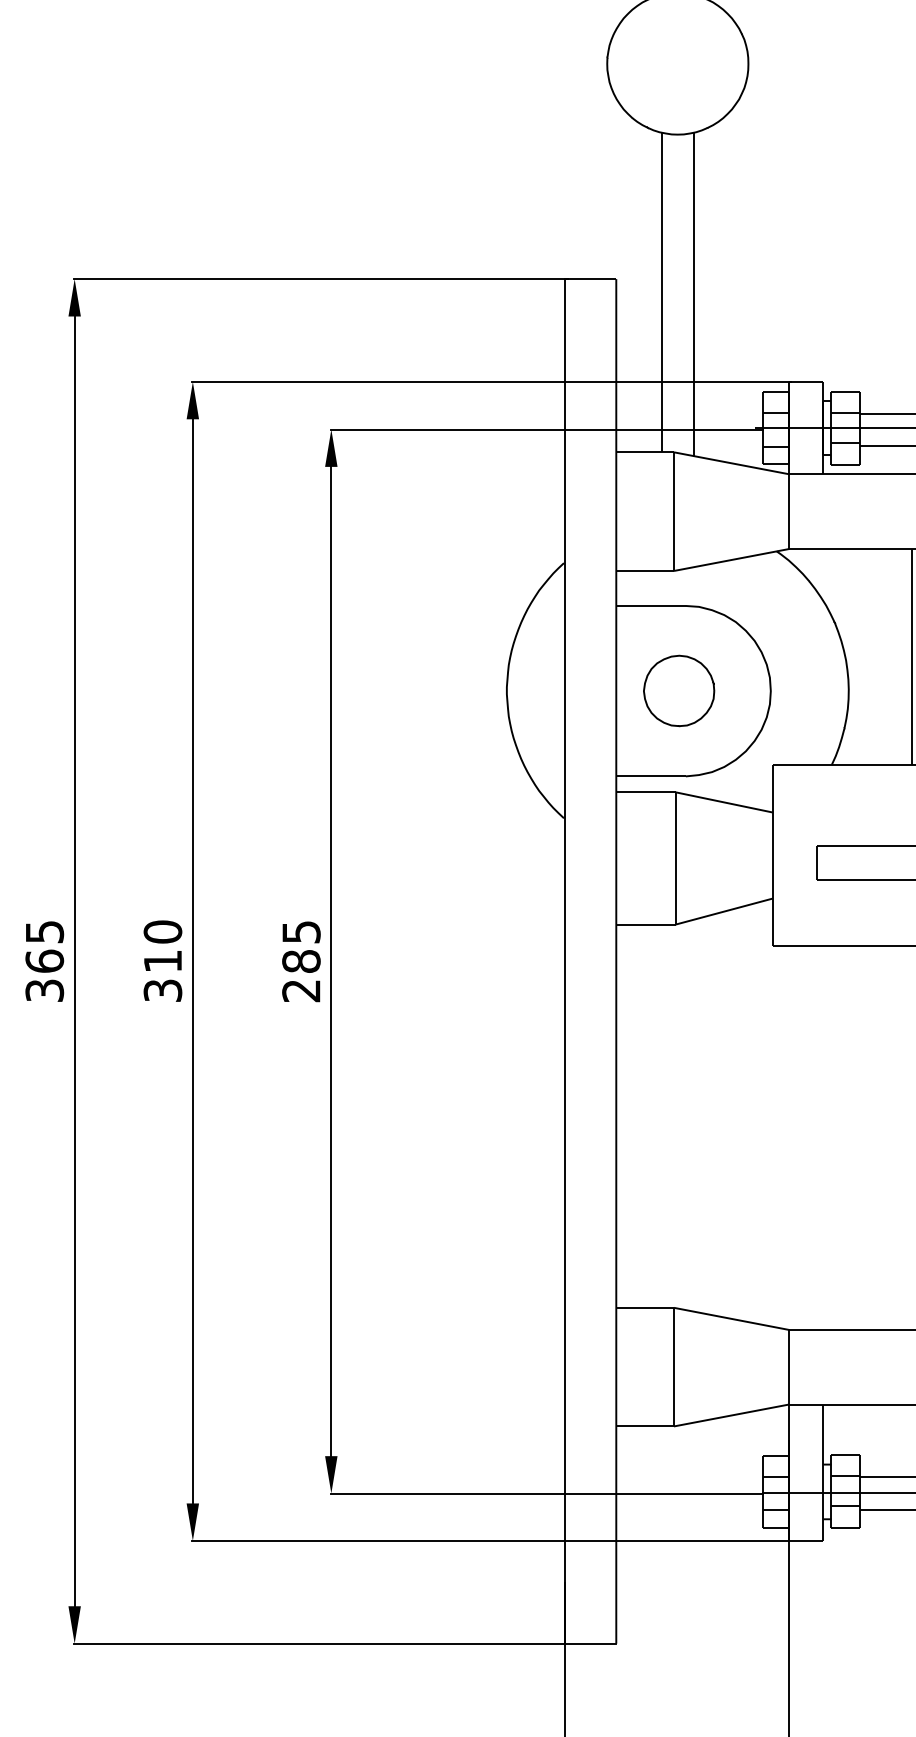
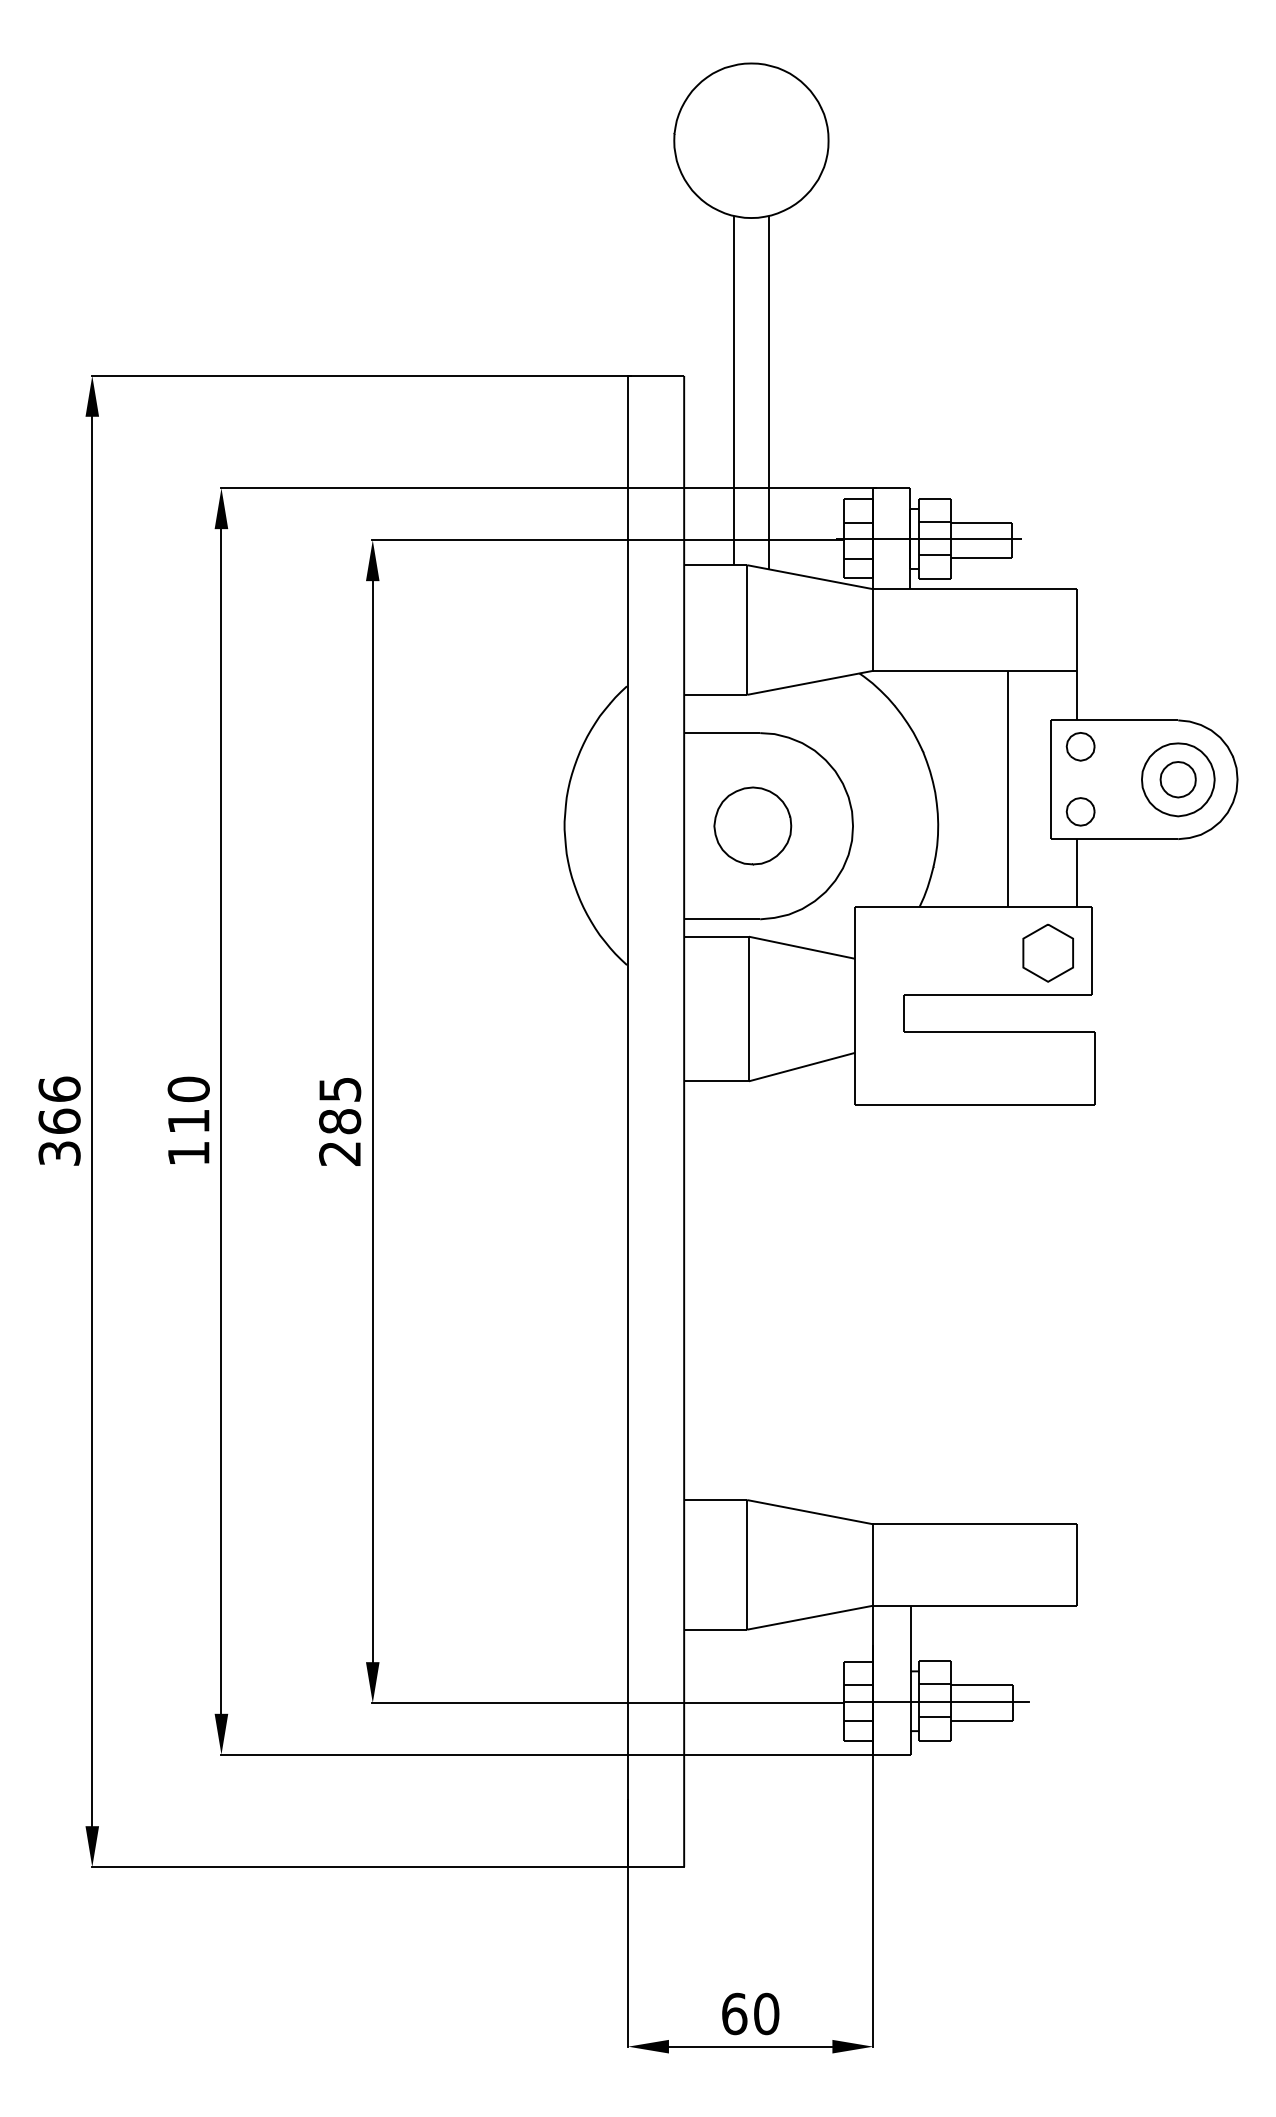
text: (44, 931) -> (59, 1088), 365 -> 366
text: (162, 990) -> (188, 1153), 310 -> 110

